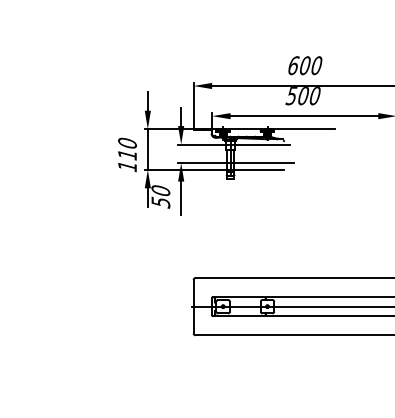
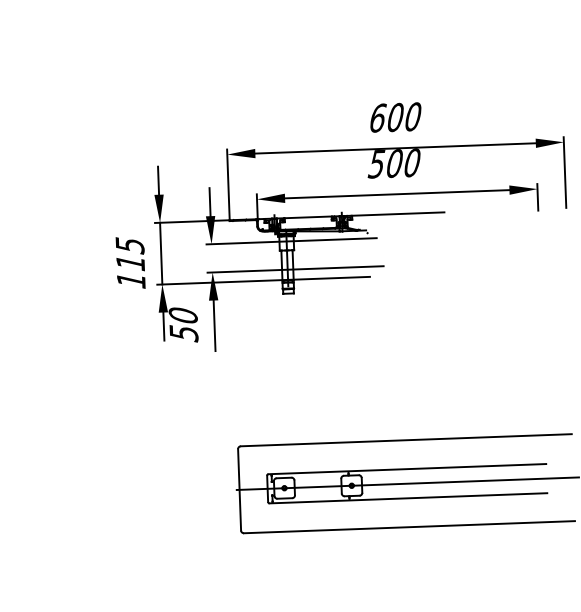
text: (127, 143) -> (129, 245), 110 -> 115

